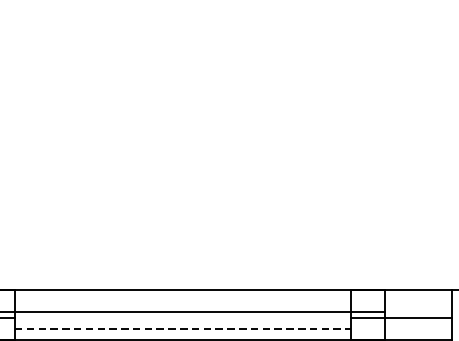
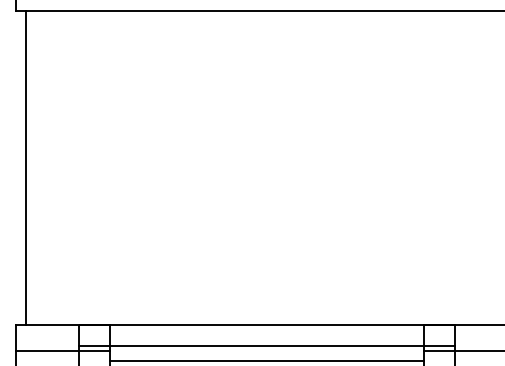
line: (182, 328) -> (266, 361), dashed -> solid

